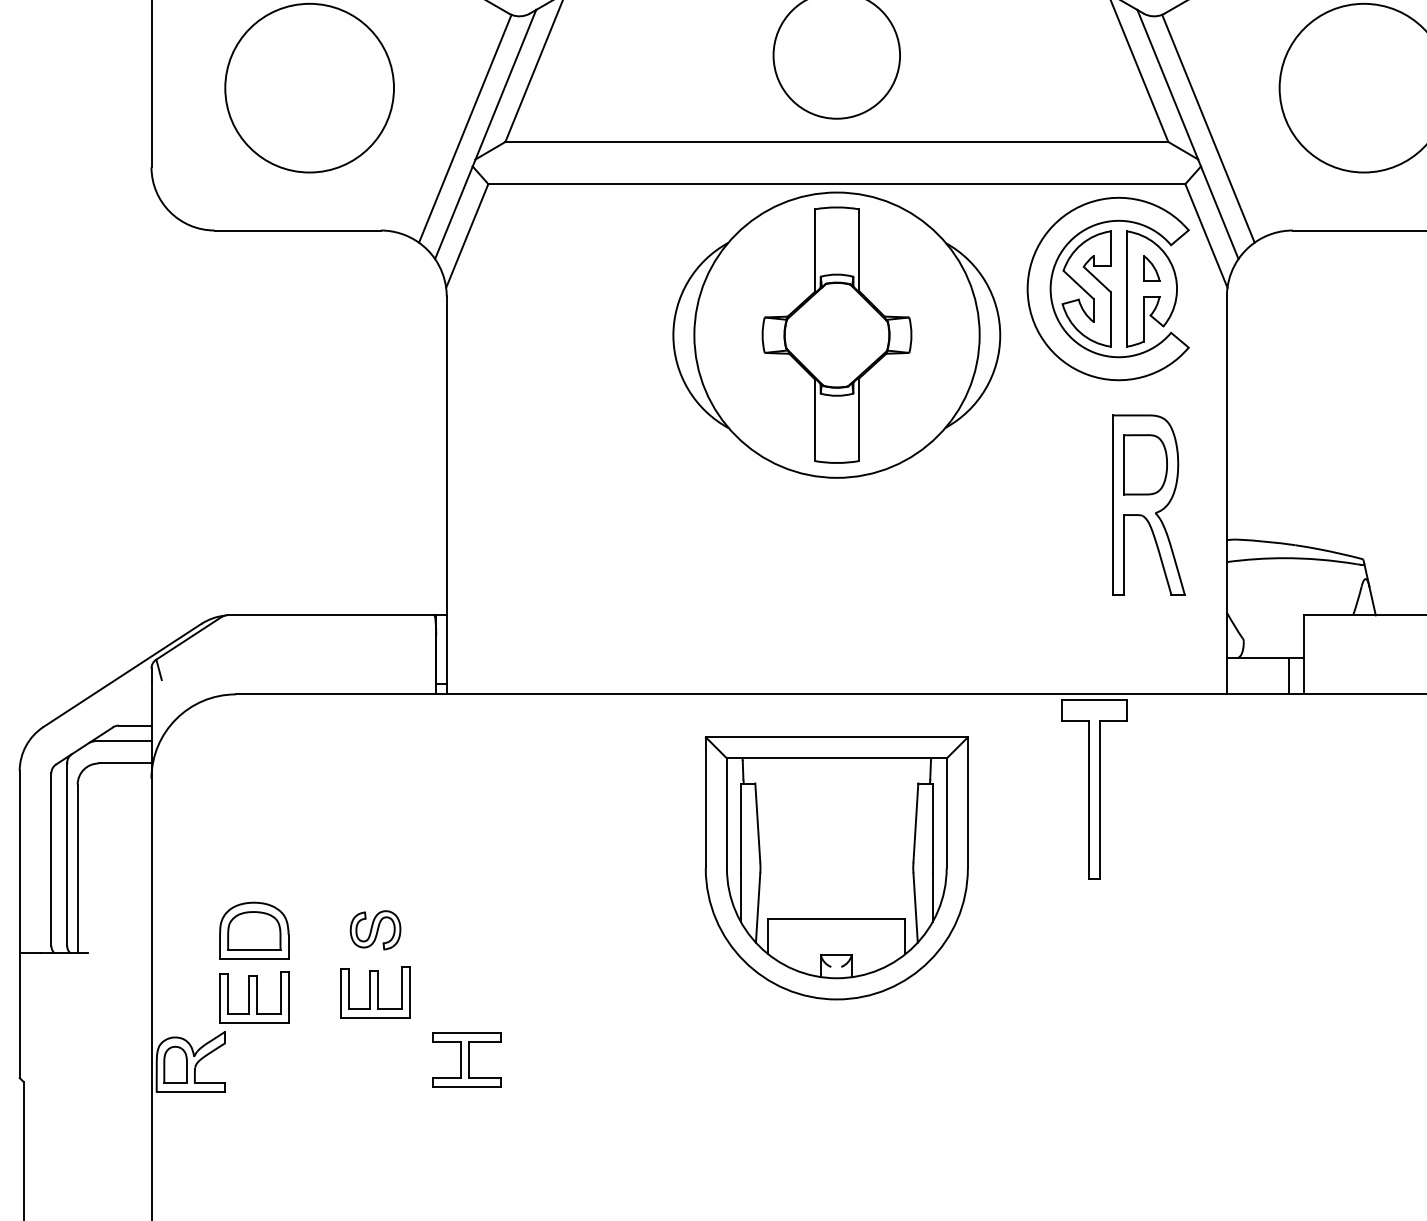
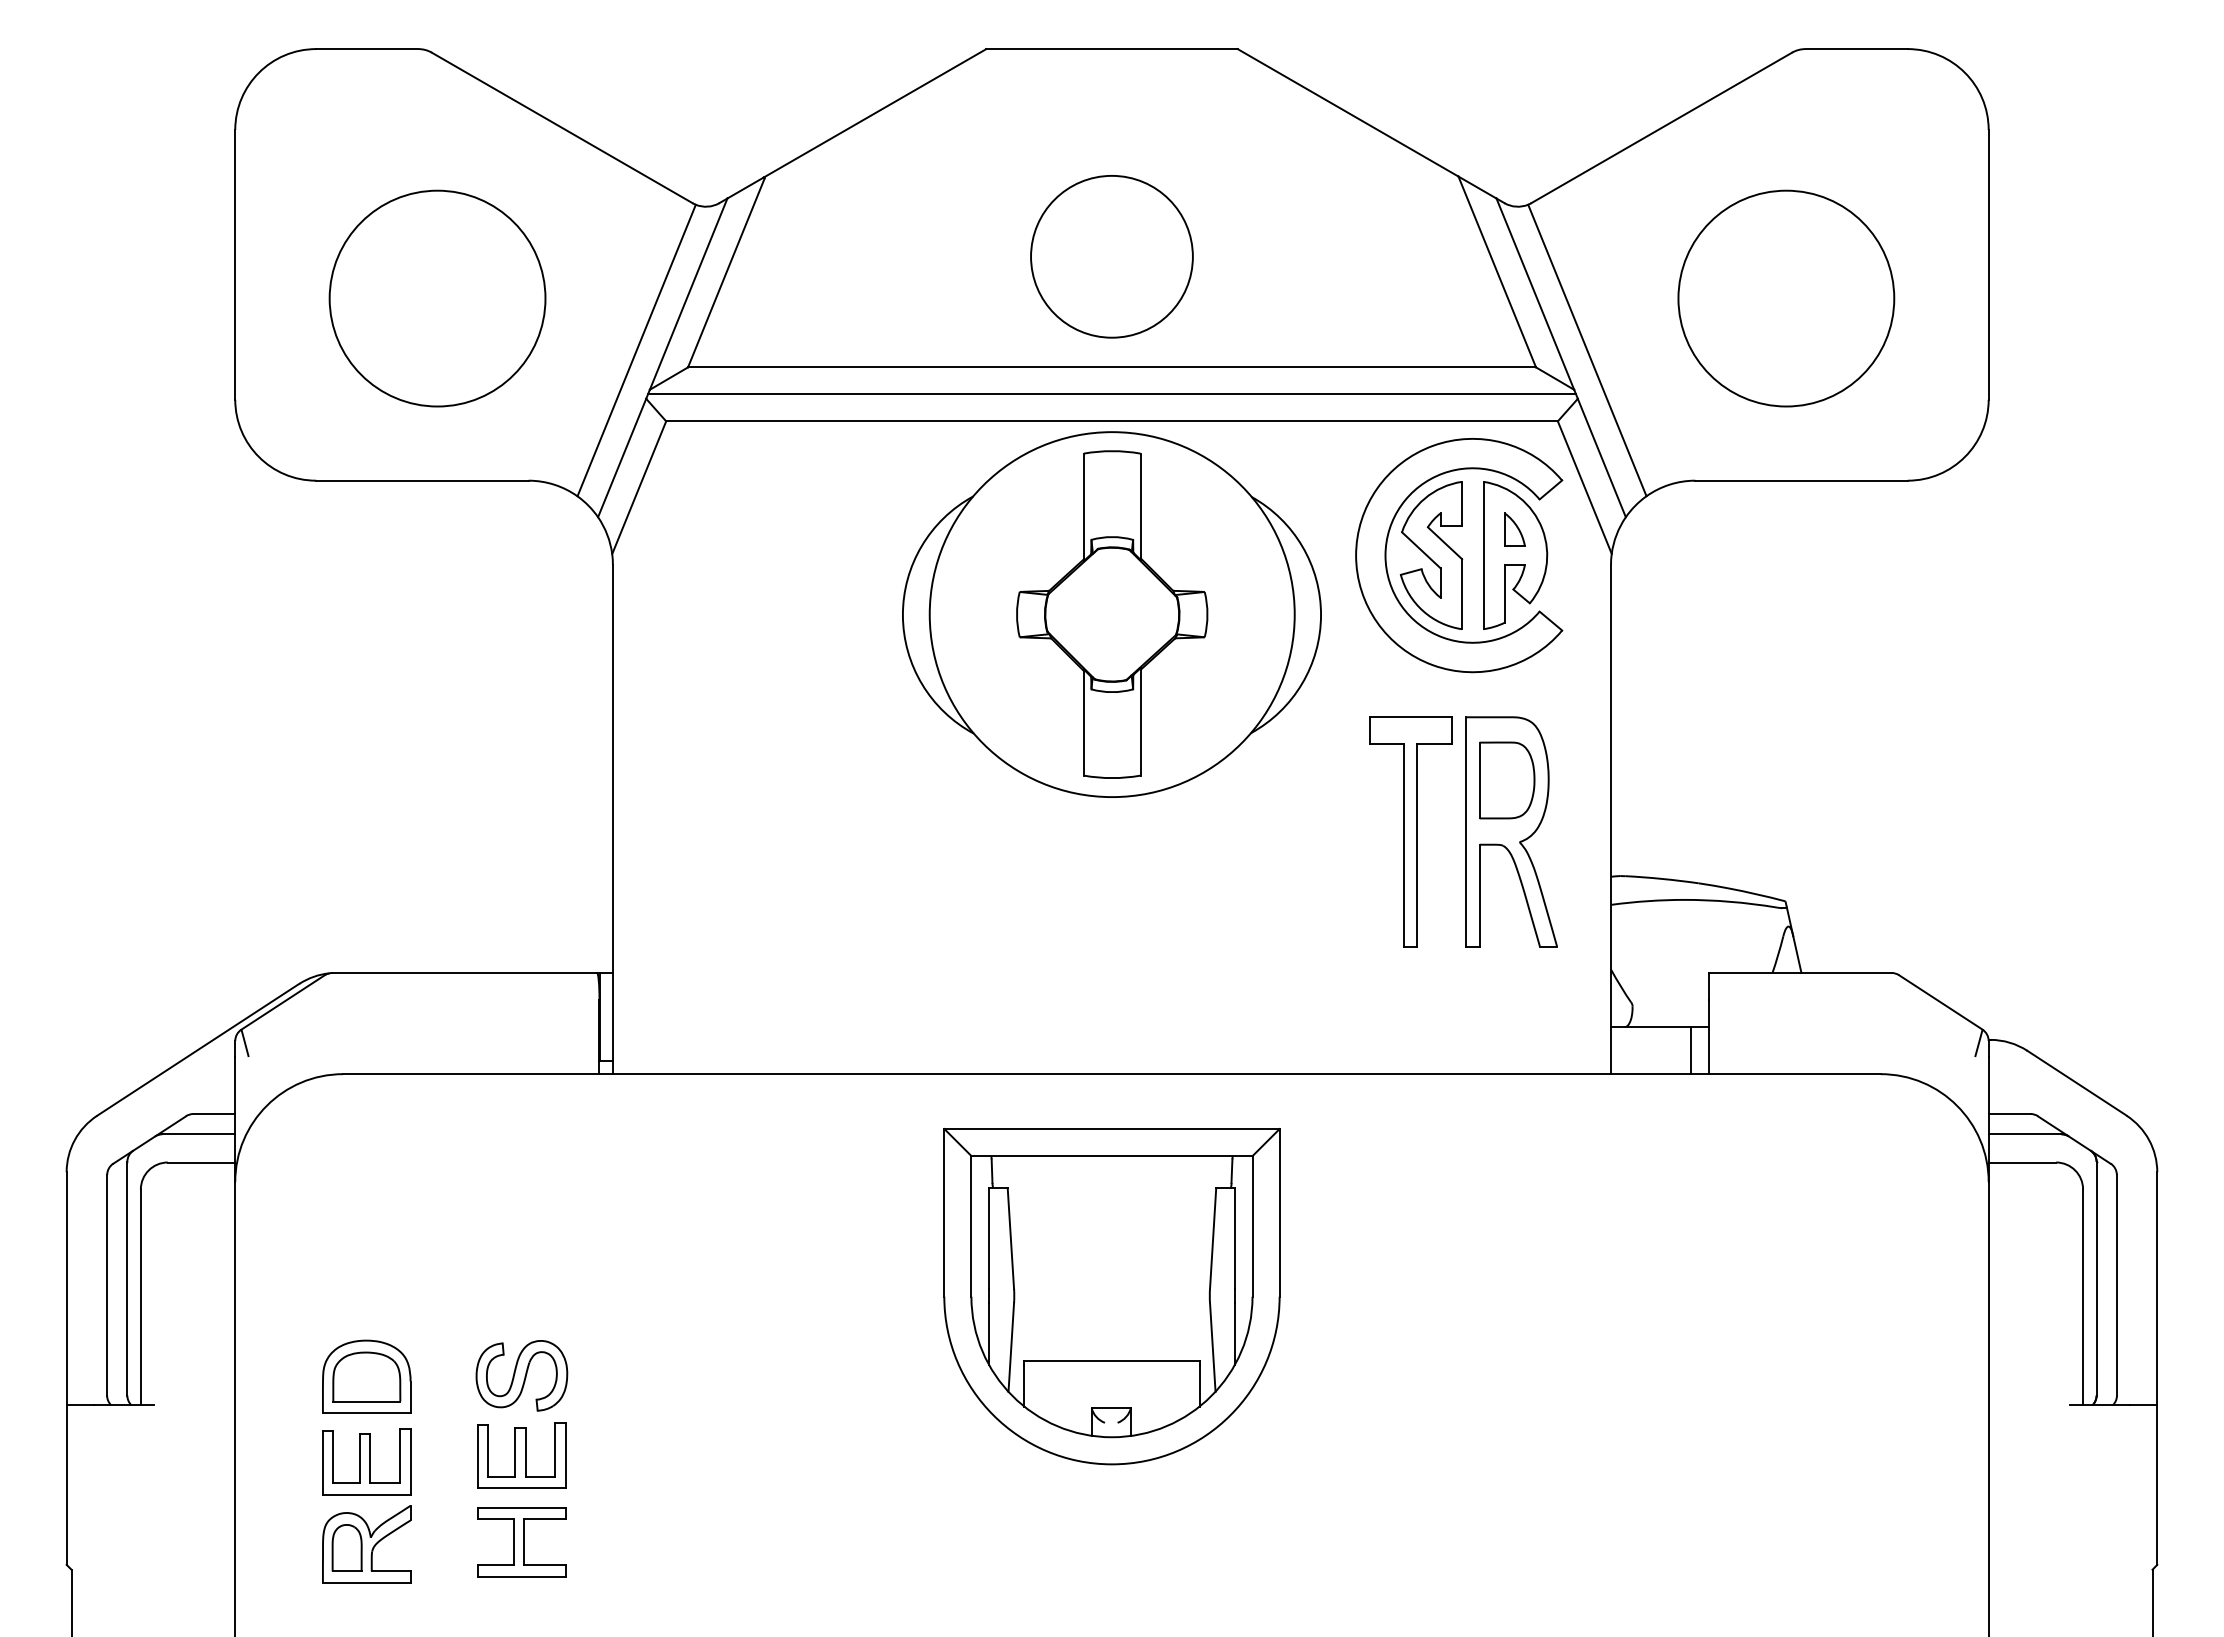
line: (836, 163) -> (1111, 394), added
part: (1094, 789) -> (1410, 831), moved
part: (375, 929) -> (521, 1375), size x1.43
part: (466, 1060) -> (521, 1542), moved
part: (190, 1062) -> (366, 1544), moved

